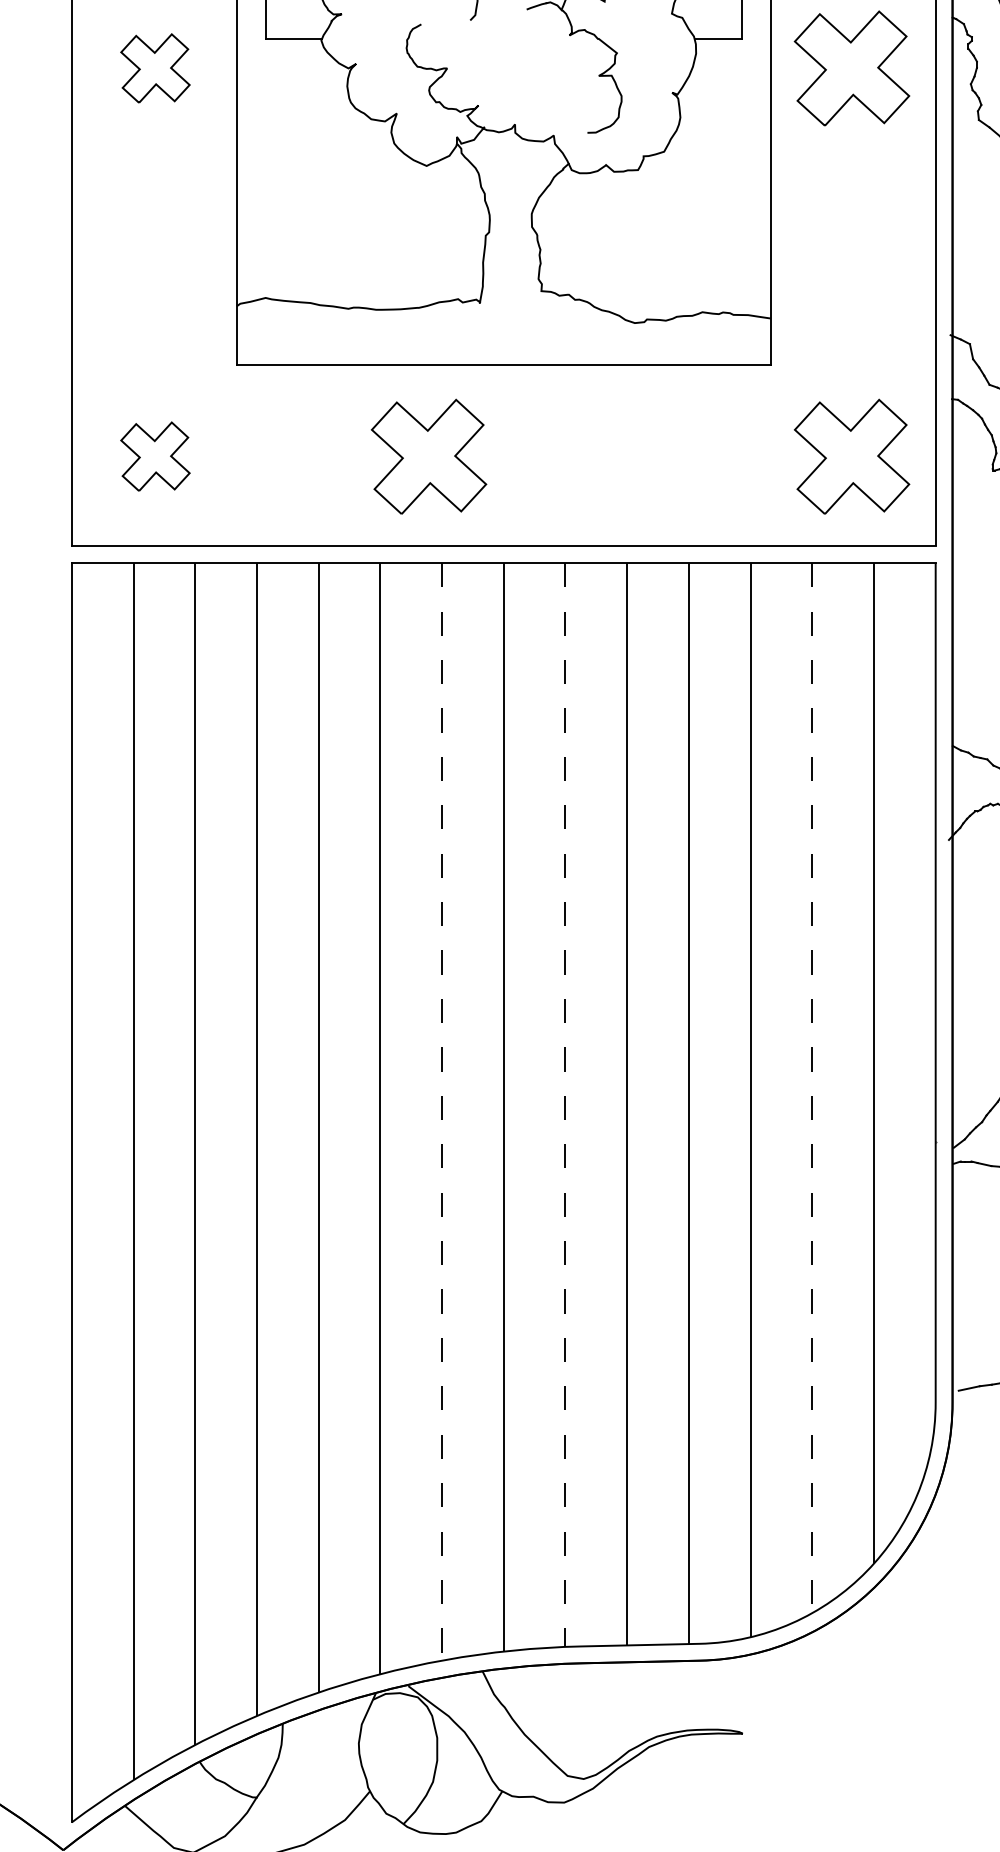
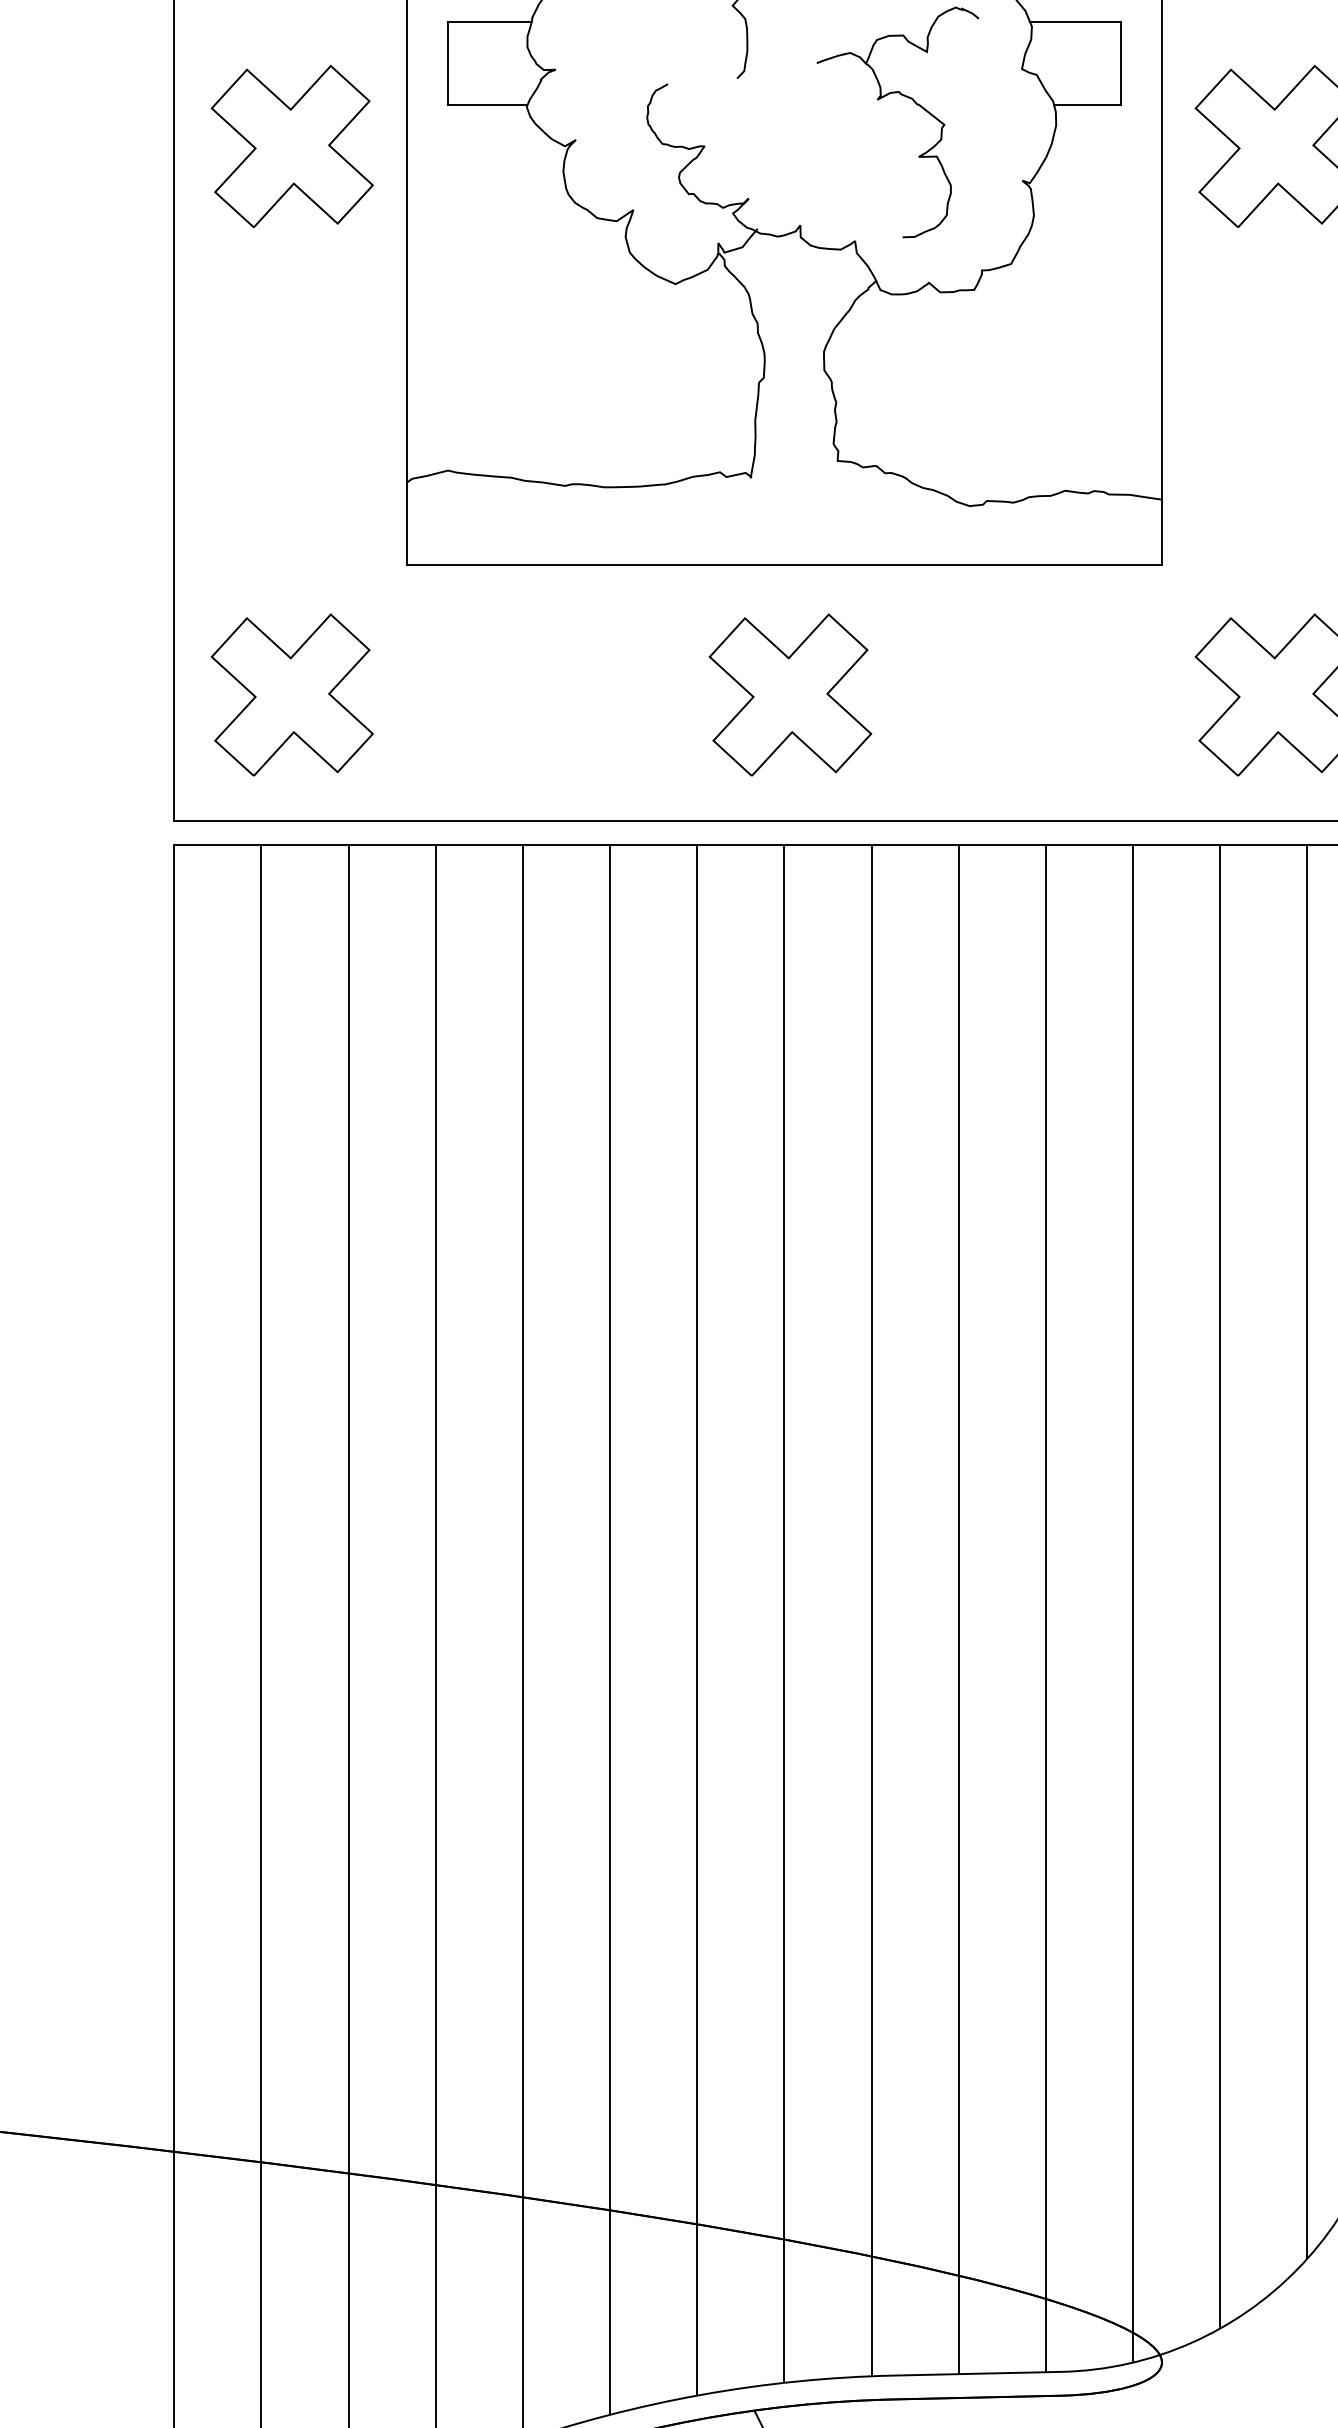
part: (155, 68) -> (292, 146), size x1.67
part: (155, 456) -> (292, 694), size x1.67
part: (428, 456) -> (789, 694), moved
line: (812, 1088) -> (1220, 1587), dashed -> solid
line: (565, 1105) -> (871, 1611), dashed -> solid
line: (442, 1111) -> (697, 1619), dashed -> solid

